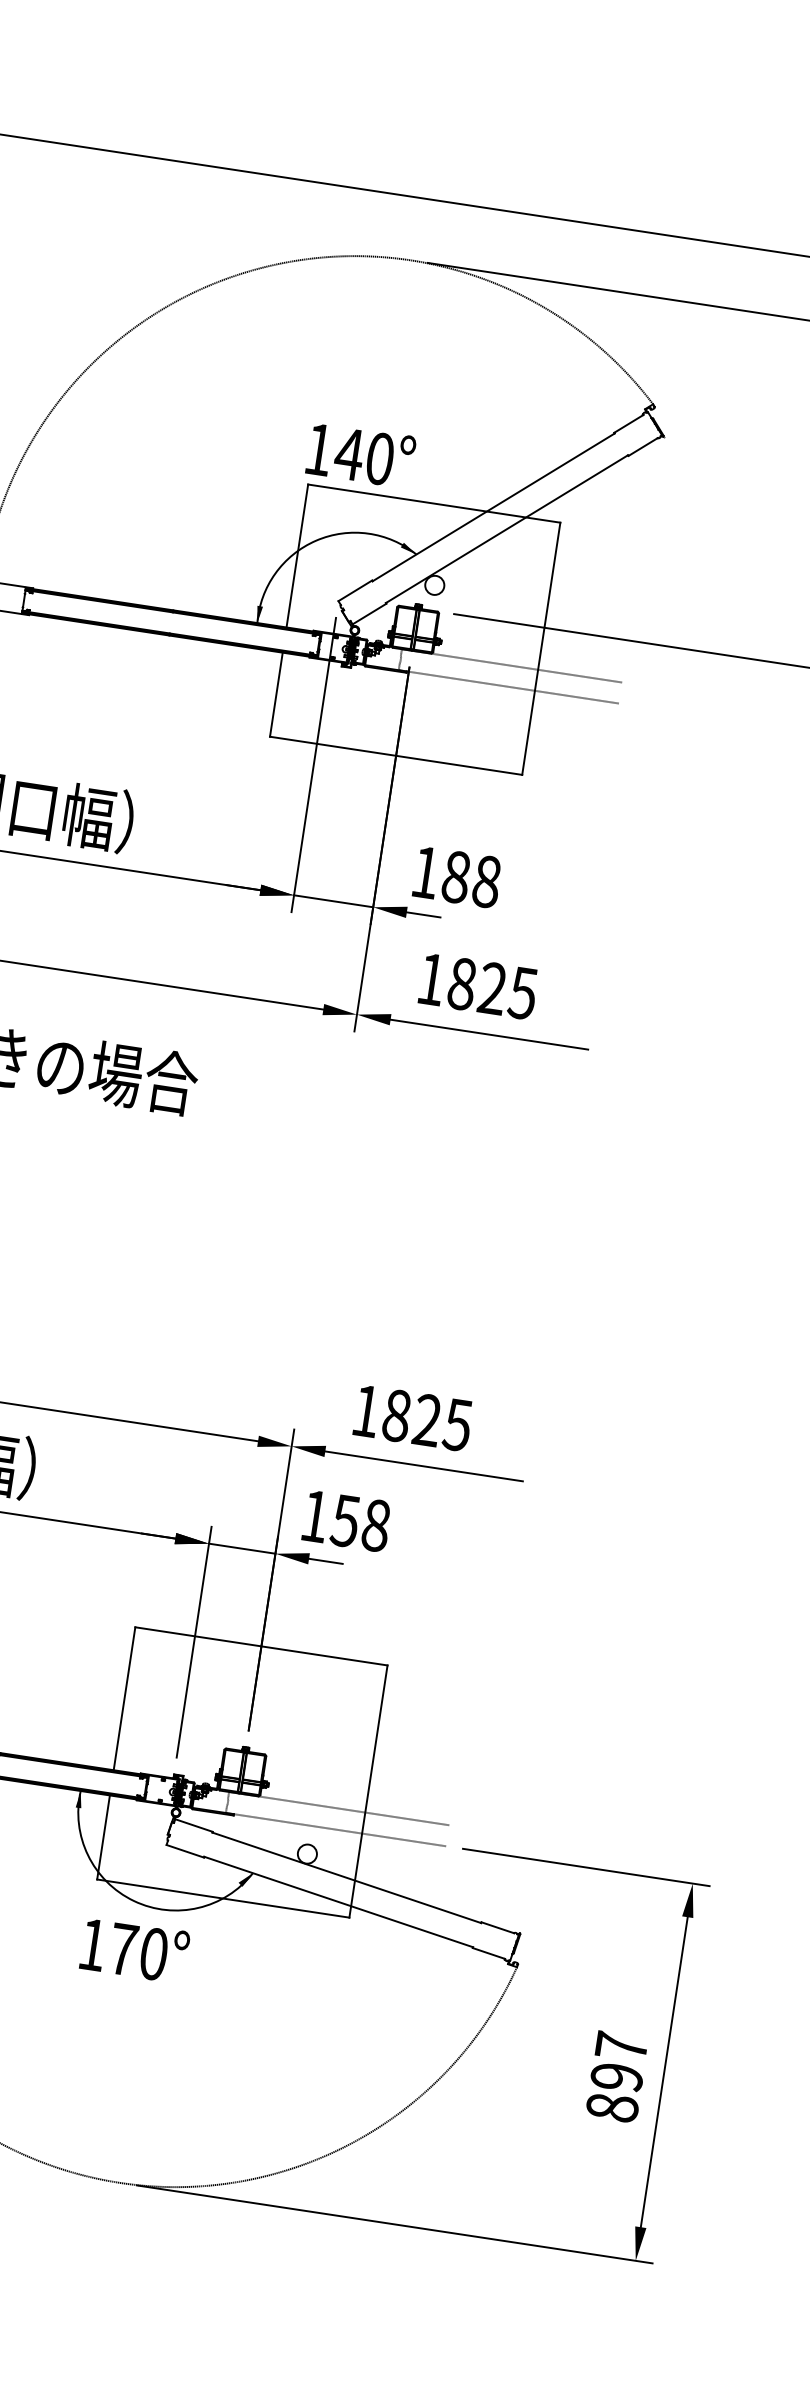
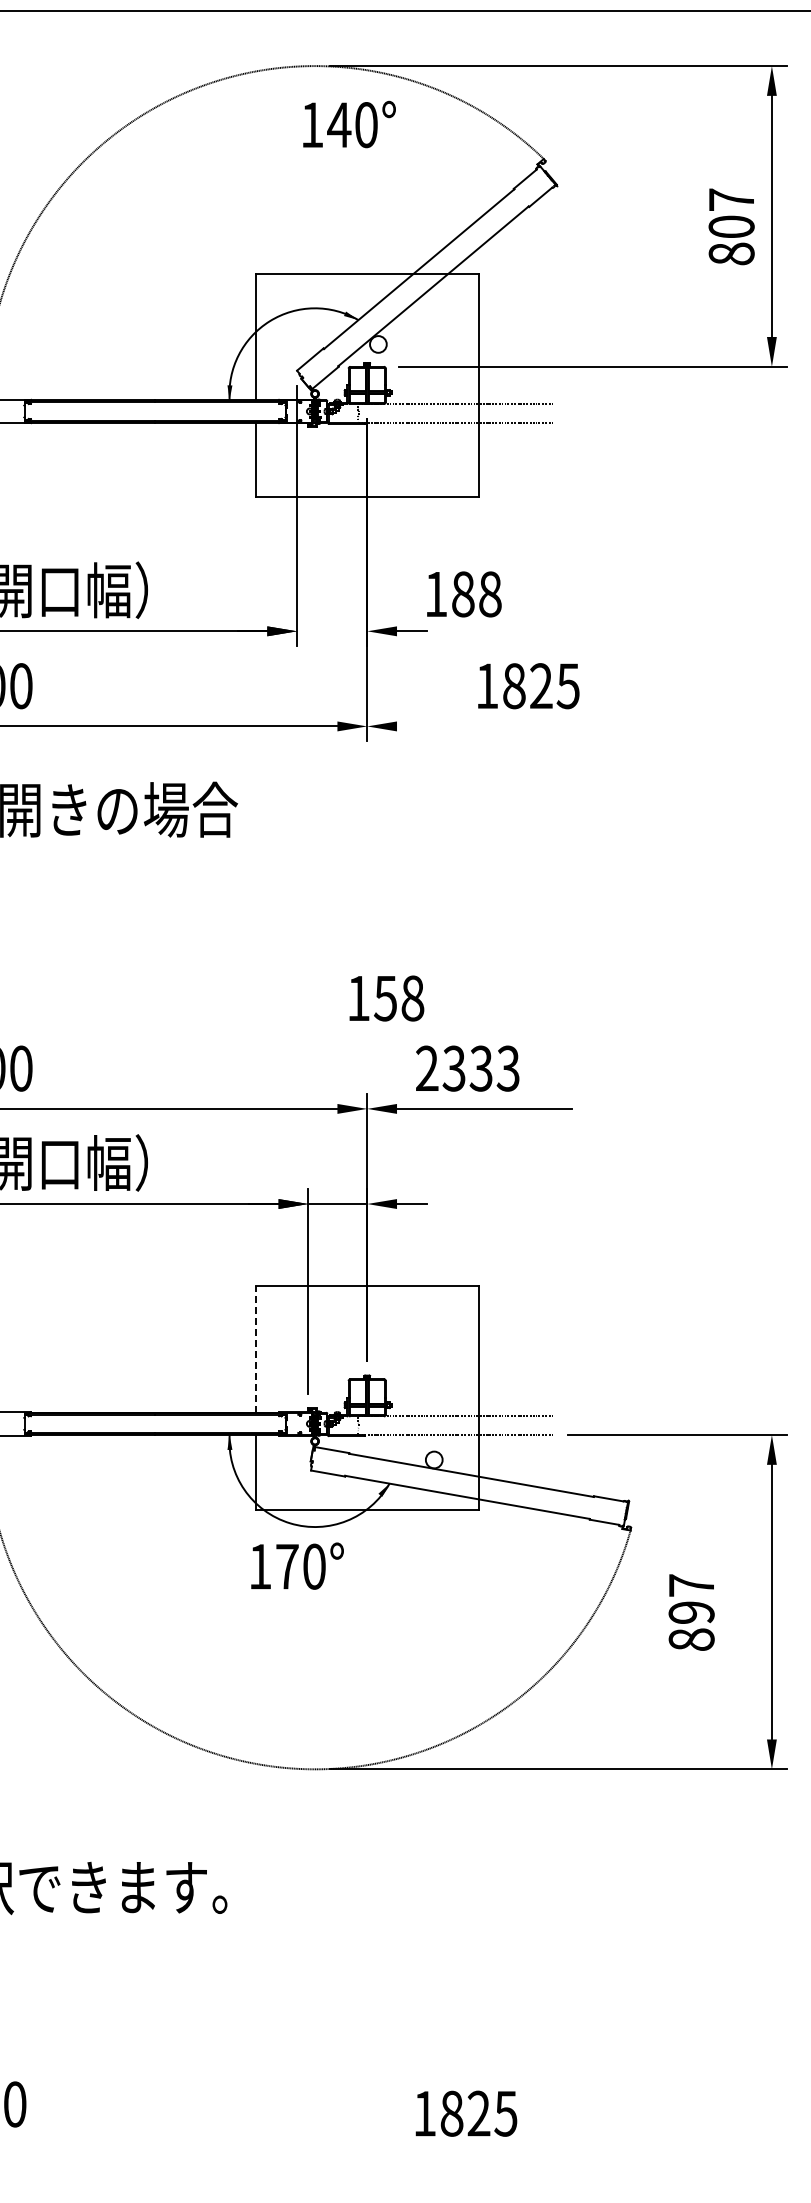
text: (361, 455) -> (349, 124), moved
text: (457, 877) -> (464, 594), moved
line: (333, 901) -> (332, 631), removed
text: (478, 986) -> (528, 686), moved
line: (489, 1034) -> (484, 726), removed
text: (411, 1417) -> (467, 1068), 1825 -> 2333
text: (346, 1521) -> (386, 998), moved
line: (124, 1697) -> (255, 1348), solid -> dashed
text: (616, 2076) -> (691, 1612), moved

